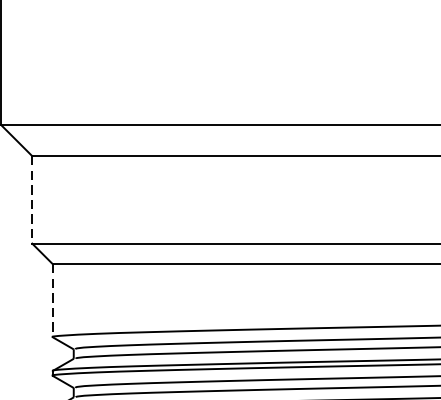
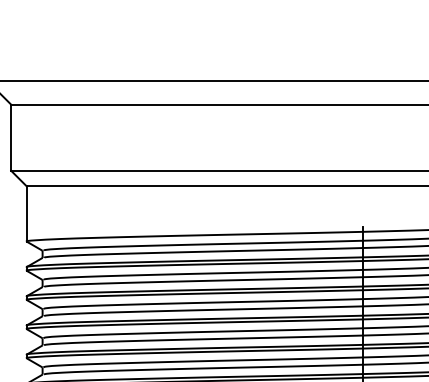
line: (32, 200) -> (11, 138), dashed -> solid
line: (52, 301) -> (26, 214), dashed -> solid

